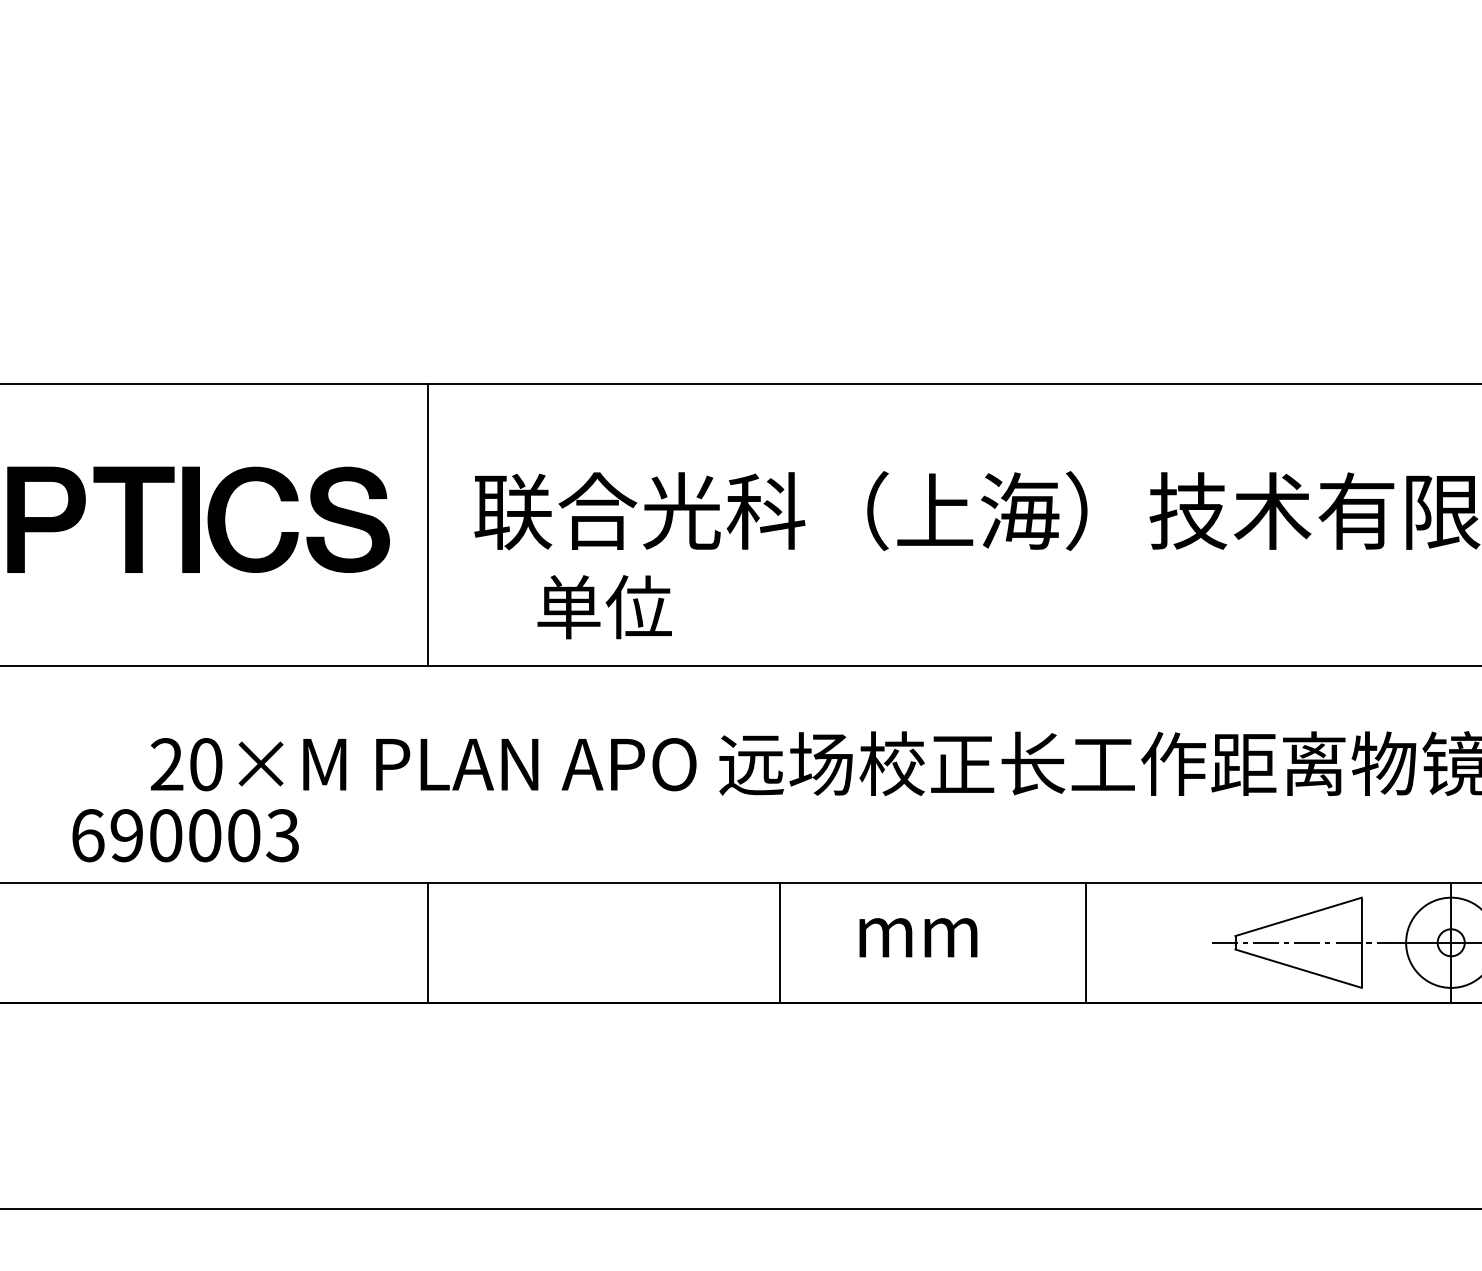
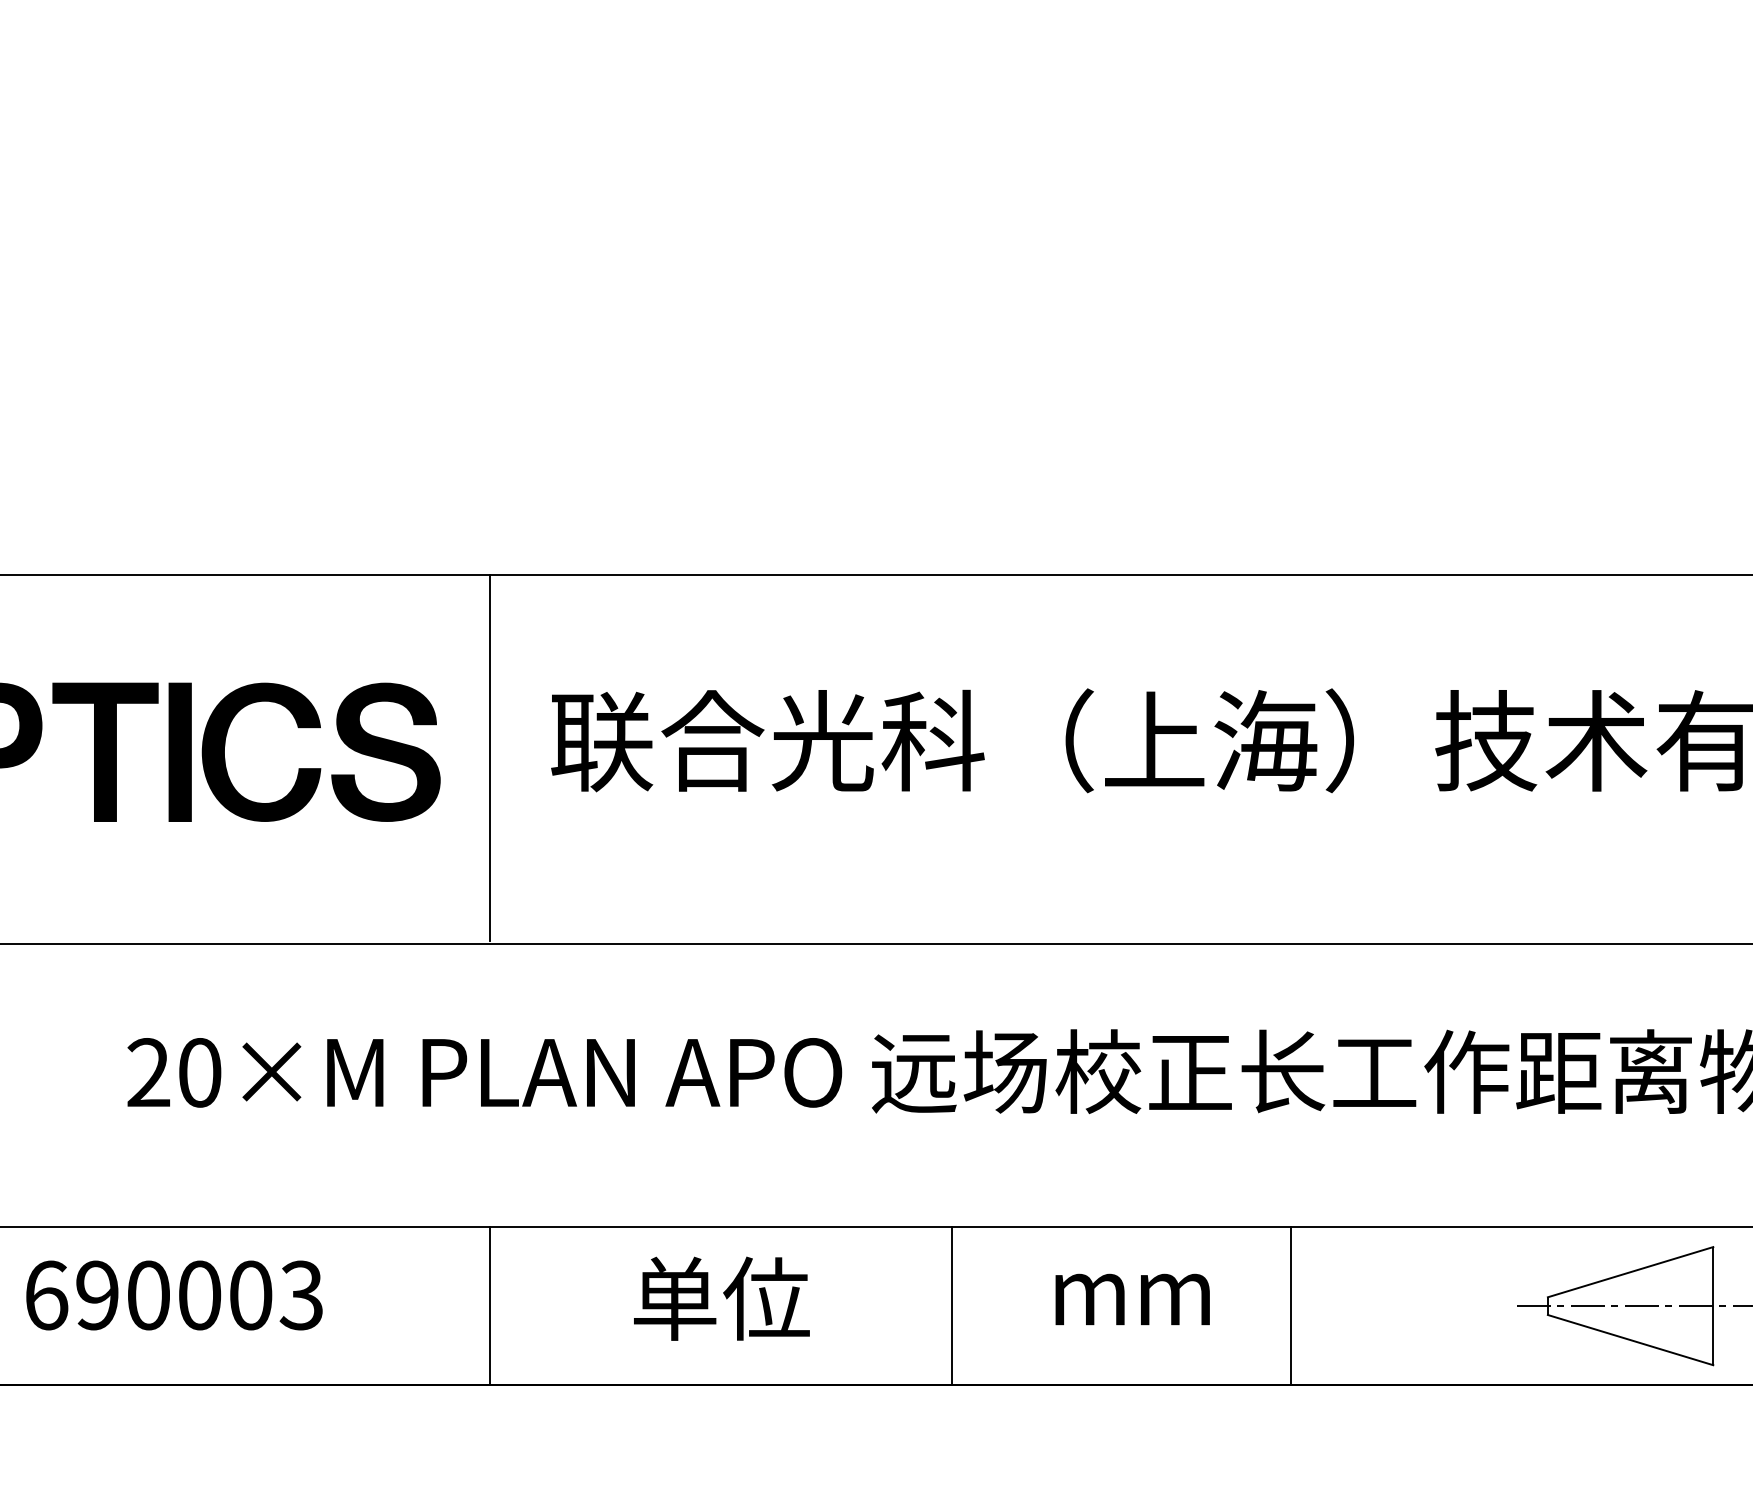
text: (604, 607) -> (721, 1299), moved
text: (185, 835) -> (174, 1295), moved
line: (1086, 942) -> (1291, 1305), moved

